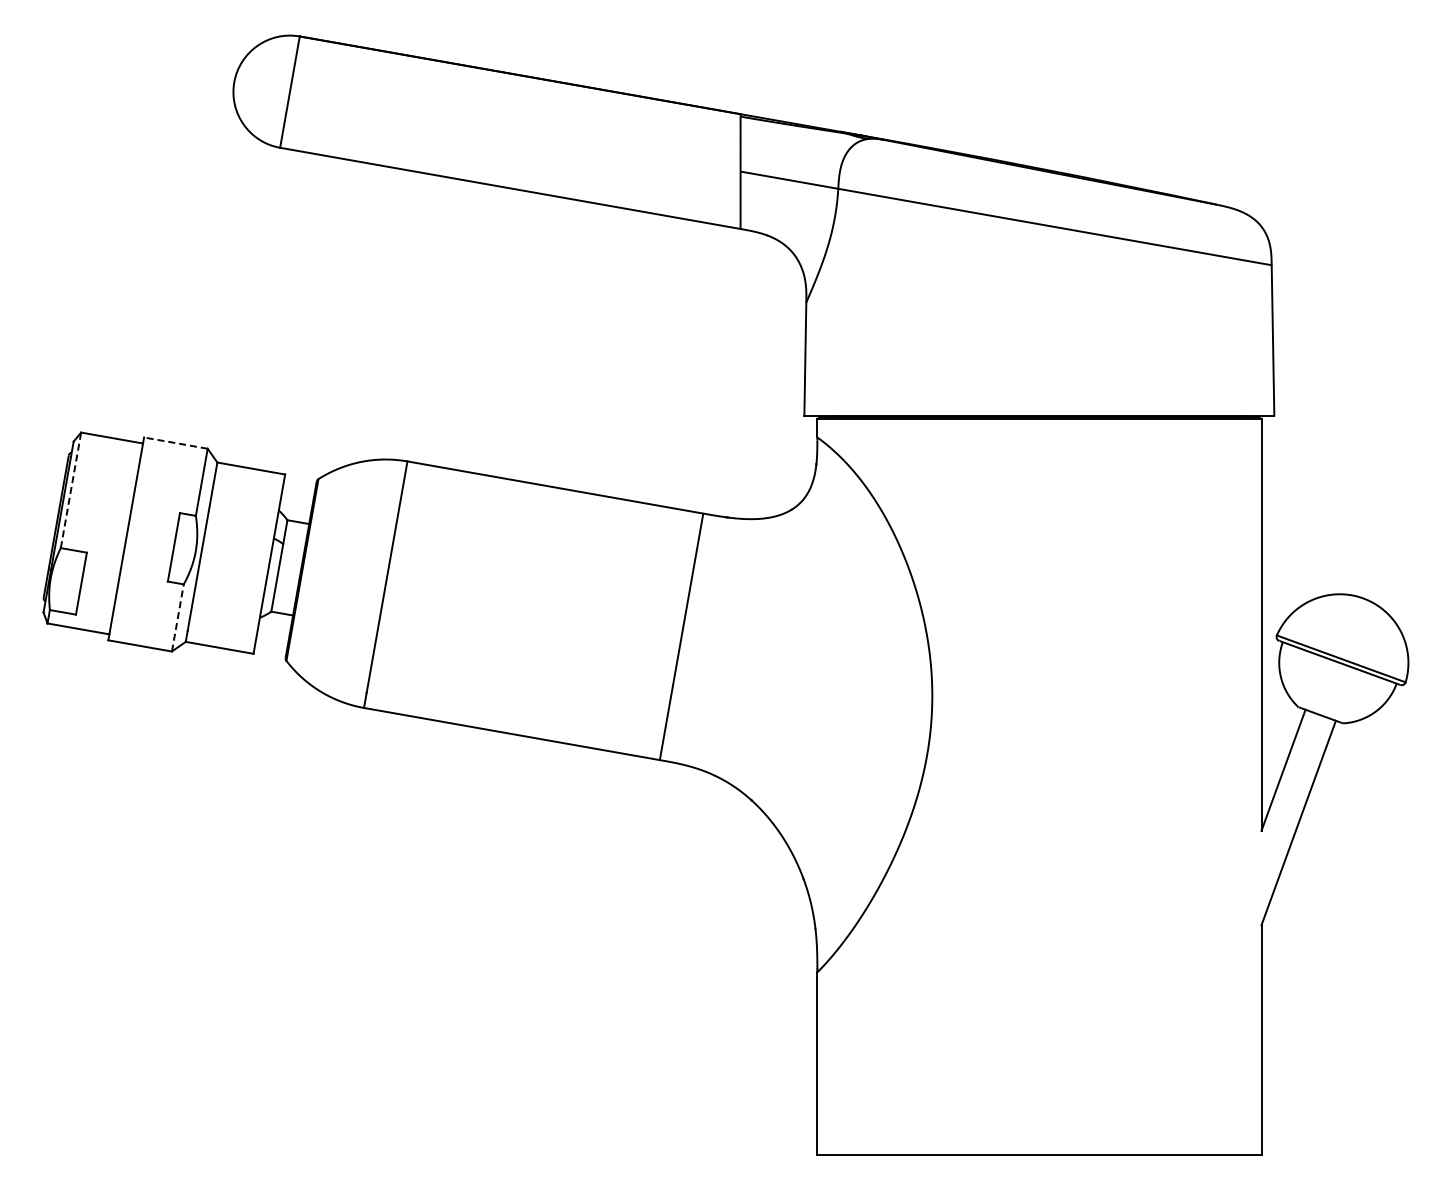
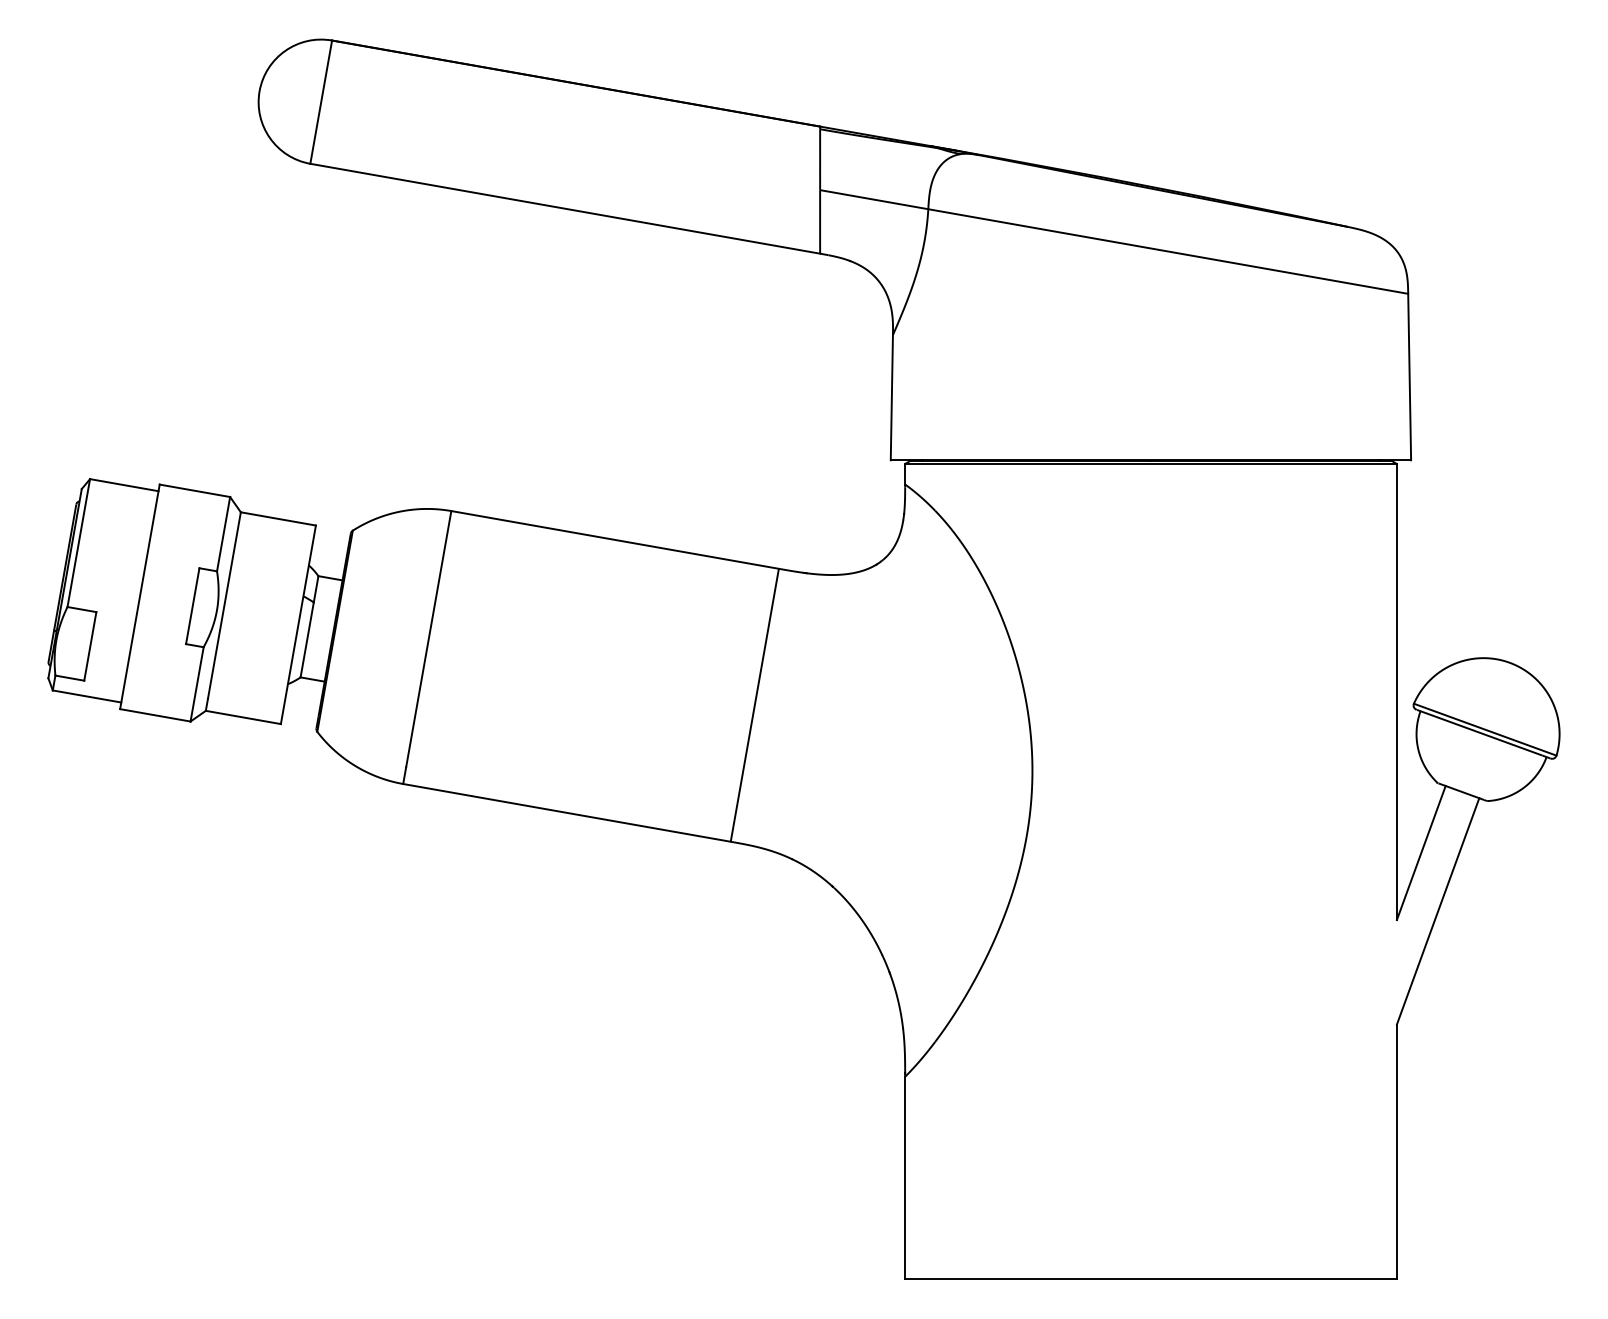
line: (175, 443) -> (194, 491), dashed -> solid
line: (71, 490) -> (79, 543), dashed -> solid
line: (177, 617) -> (196, 683), dashed -> solid

